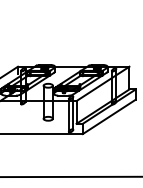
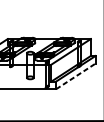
line: (109, 116) -> (75, 76), solid -> dashed

